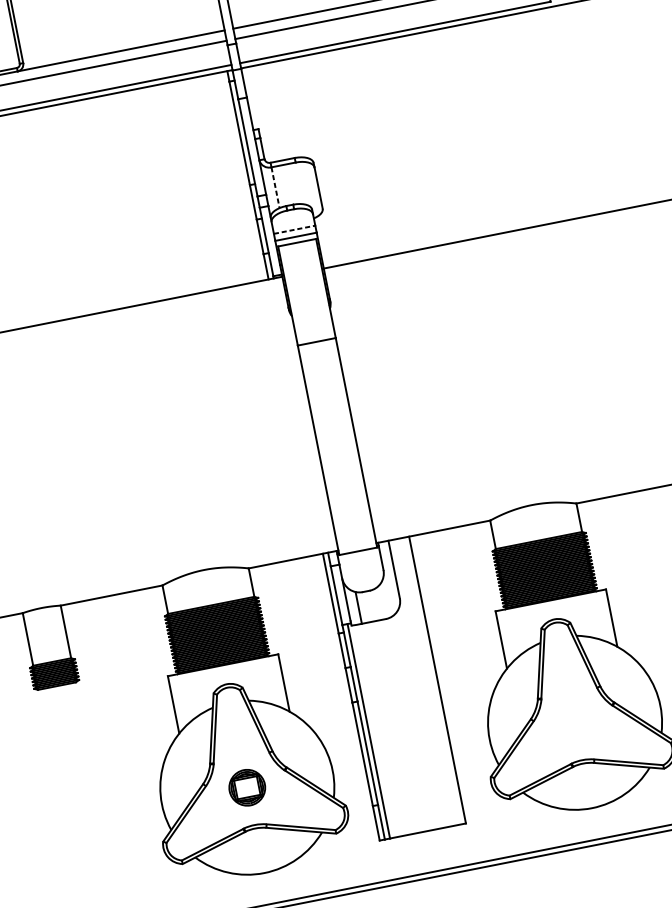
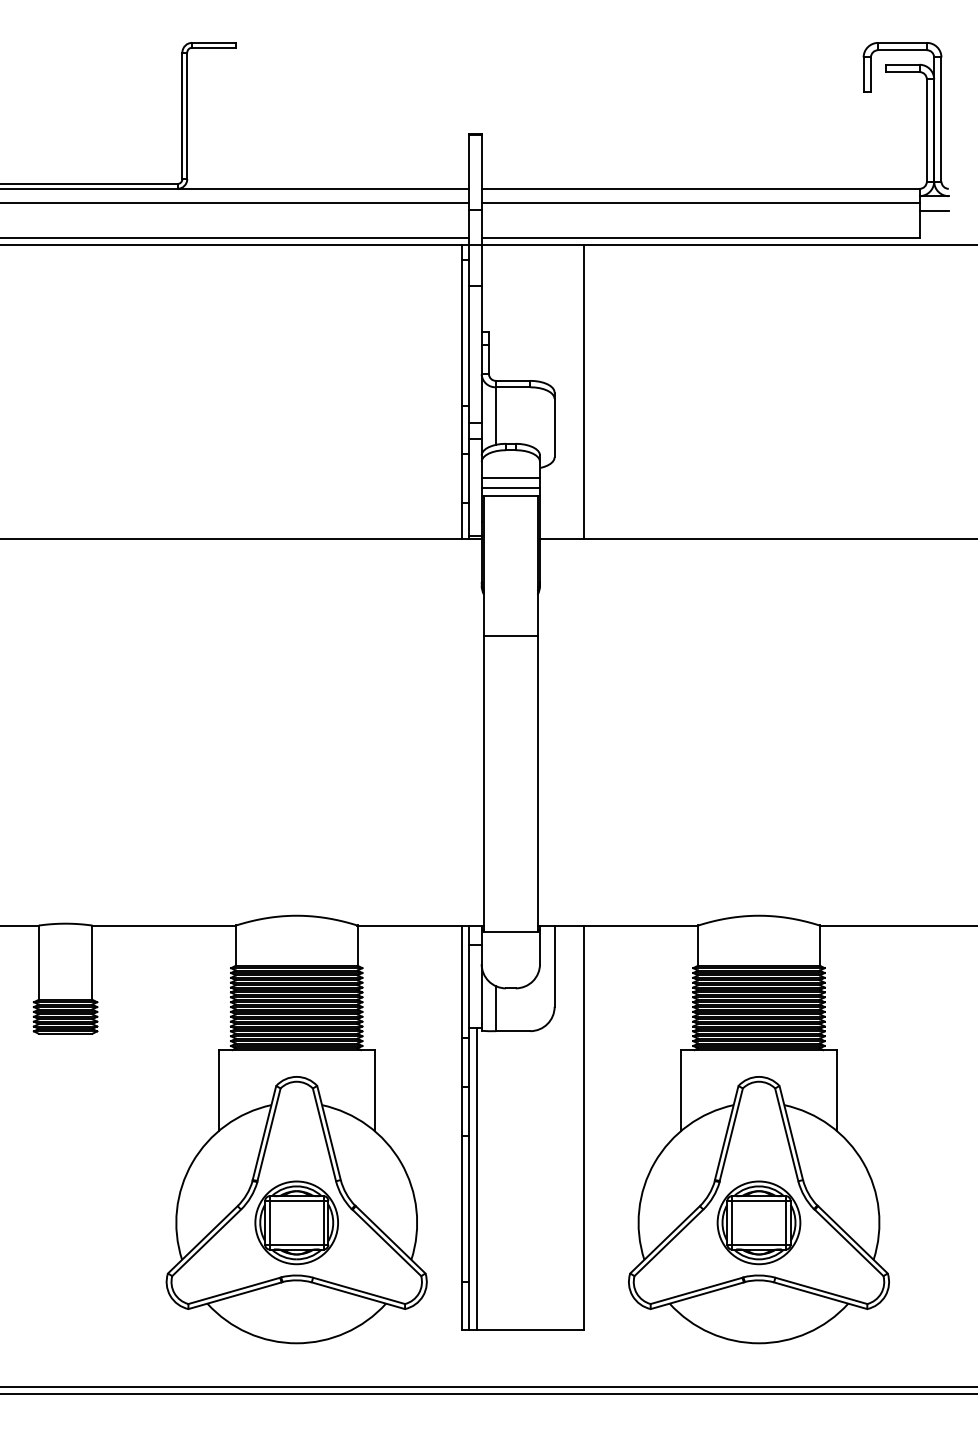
line: (333, 158) -> (583, 391), added
line: (275, 188) -> (496, 416), dashed -> solid
line: (295, 229) -> (511, 478), dashed -> solid
part: (574, 722) -> (758, 1222), added
part: (247, 787) -> (296, 1222), size x1.67

